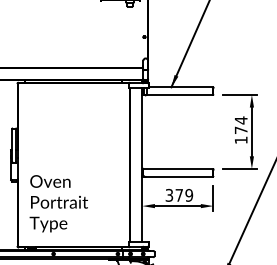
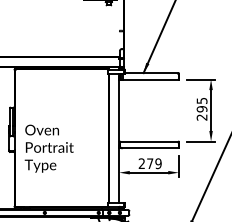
text: (240, 129) -> (201, 108), 174 -> 295
text: (168, 195) -> (141, 163), 379 -> 279
text: (57, 203) -> (48, 148), moved

